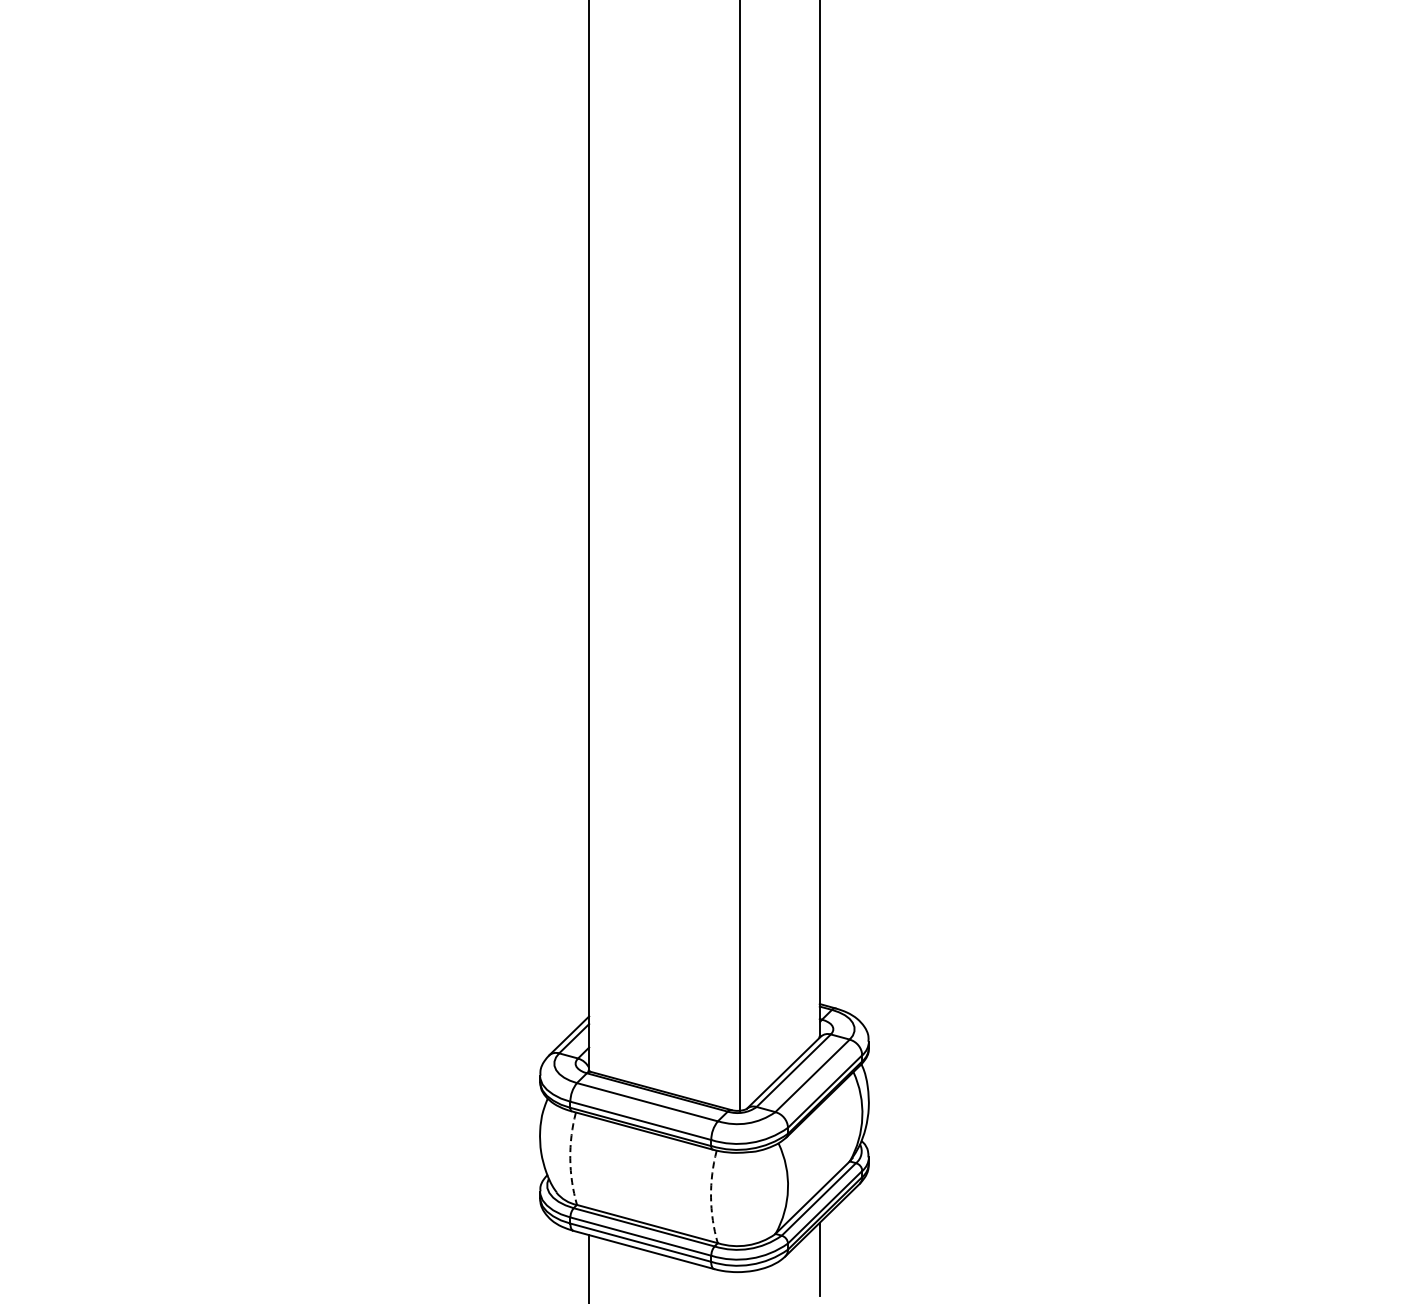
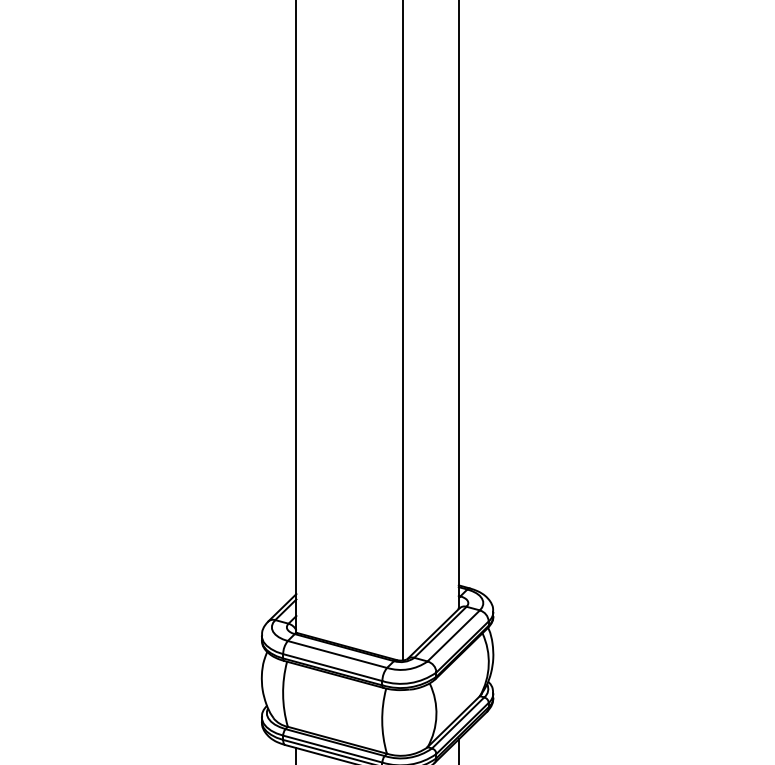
arc: (570, 1158) -> (283, 694), dashed -> solid
arc: (711, 1197) -> (382, 721), dashed -> solid

